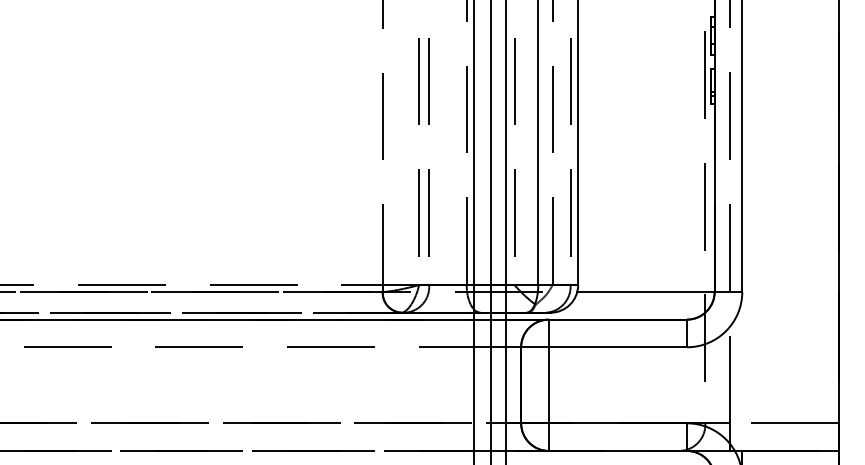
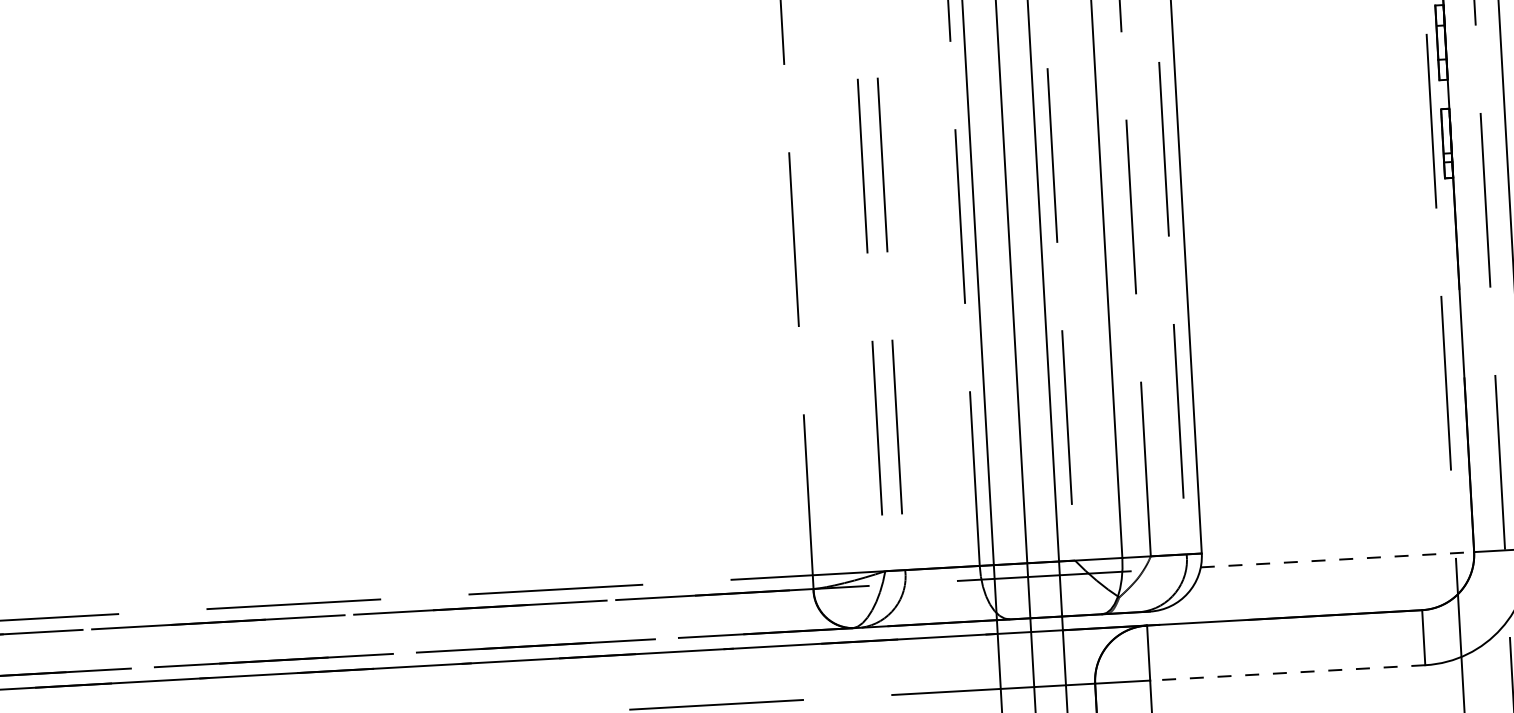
line: (645, 291) -> (1336, 558), solid -> dashed
line: (617, 347) -> (1286, 673), solid -> dashed

